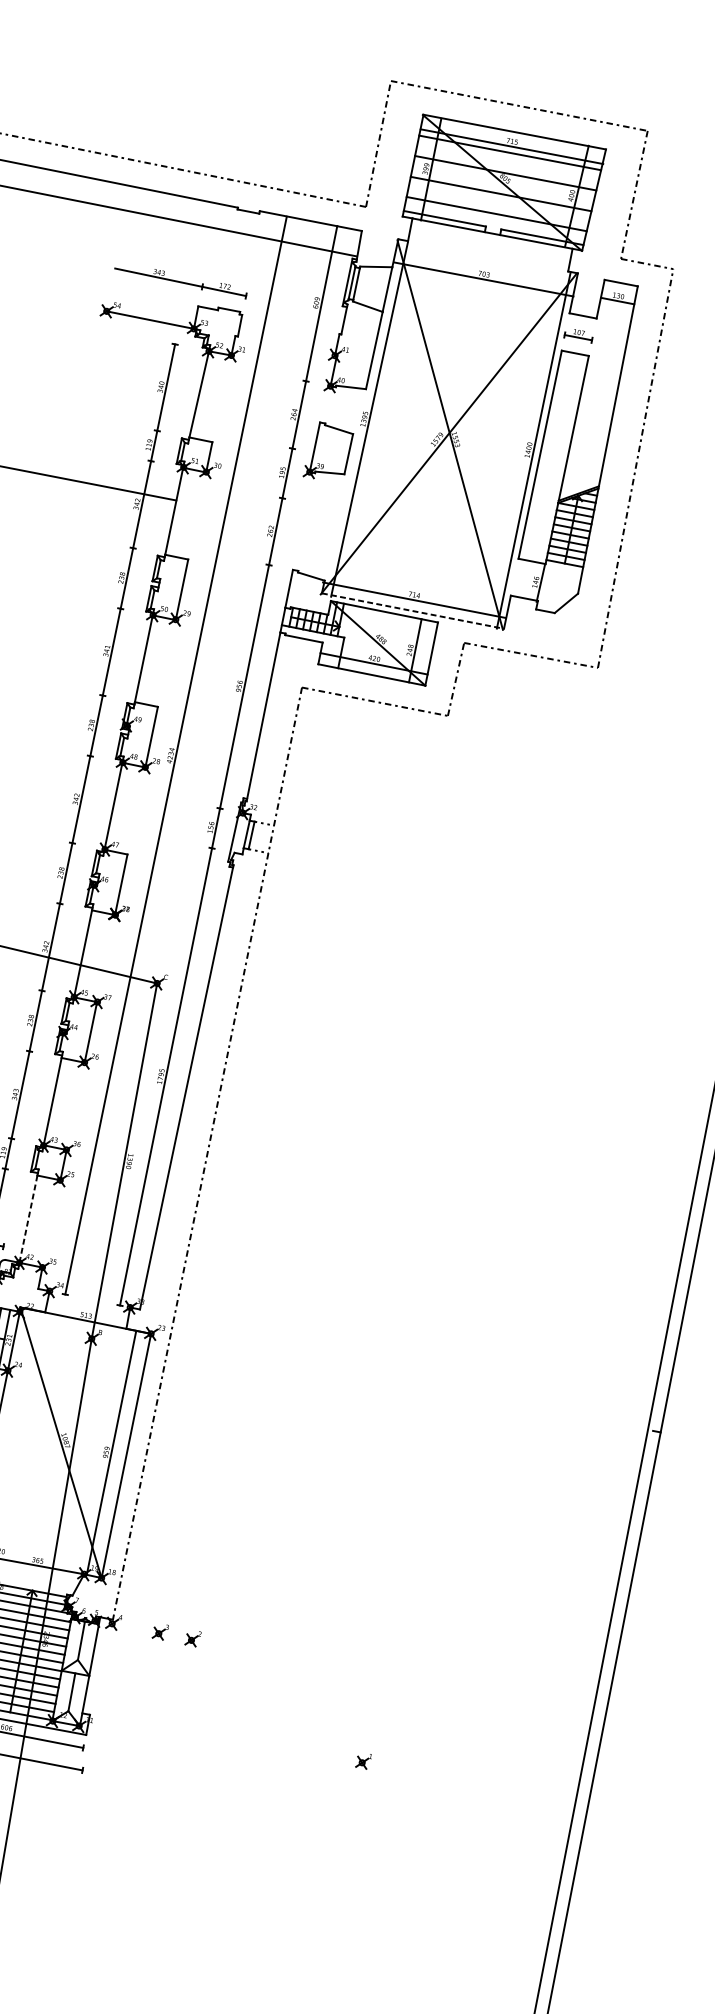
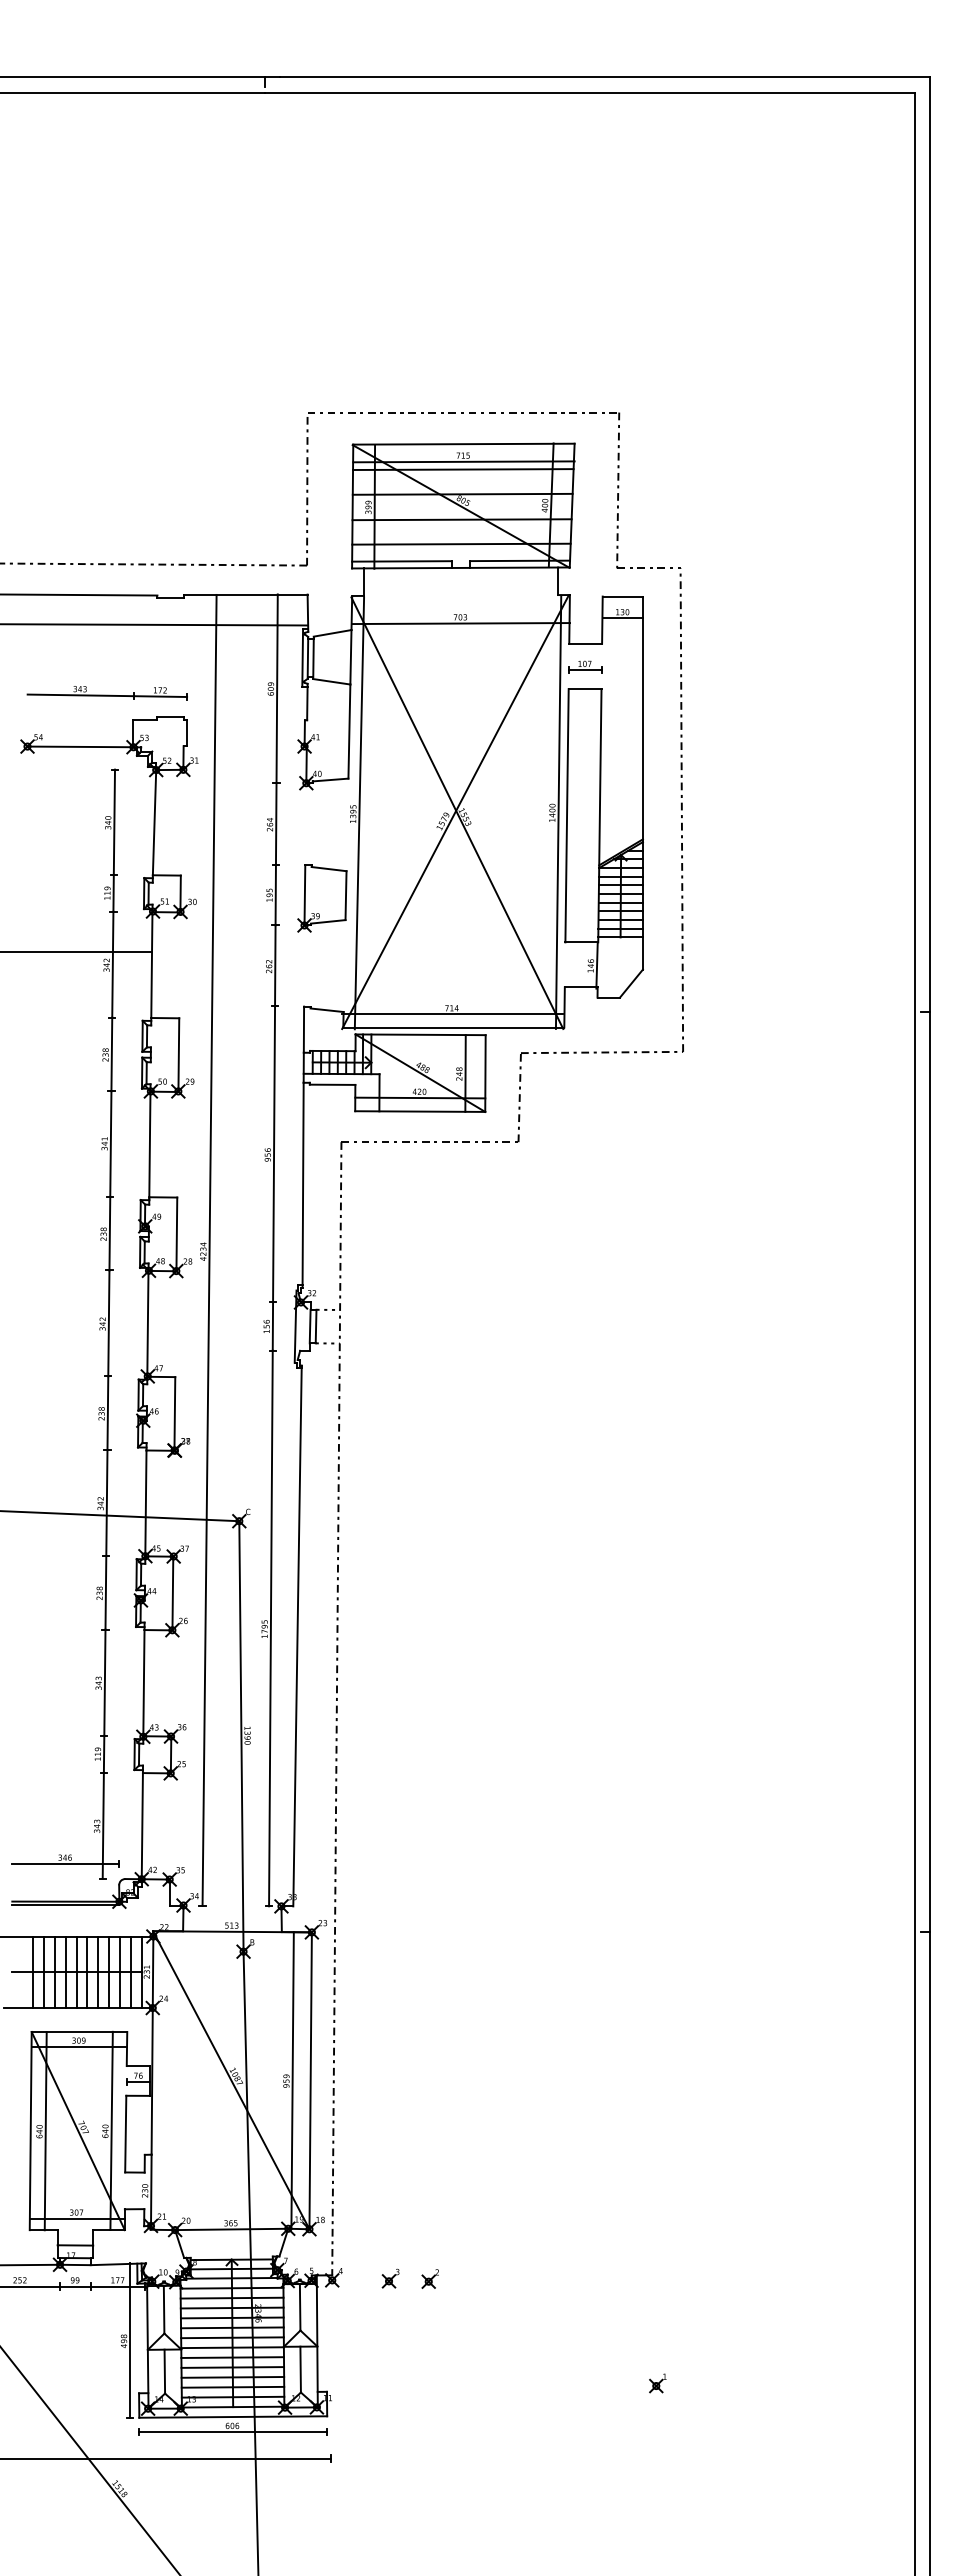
part: (328, 452) -> (322, 898), moved
line: (412, 611) -> (453, 1027), dashed -> solid
line: (28, 1219) -> (142, 1826), dashed -> solid

